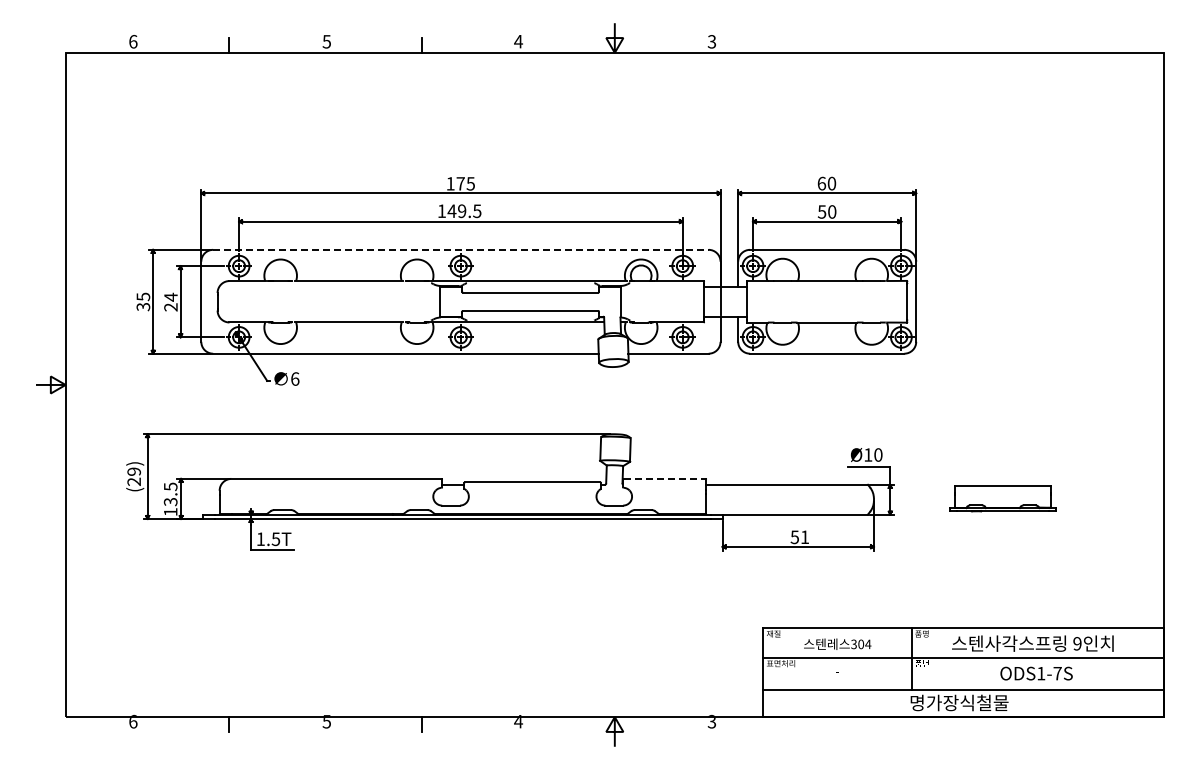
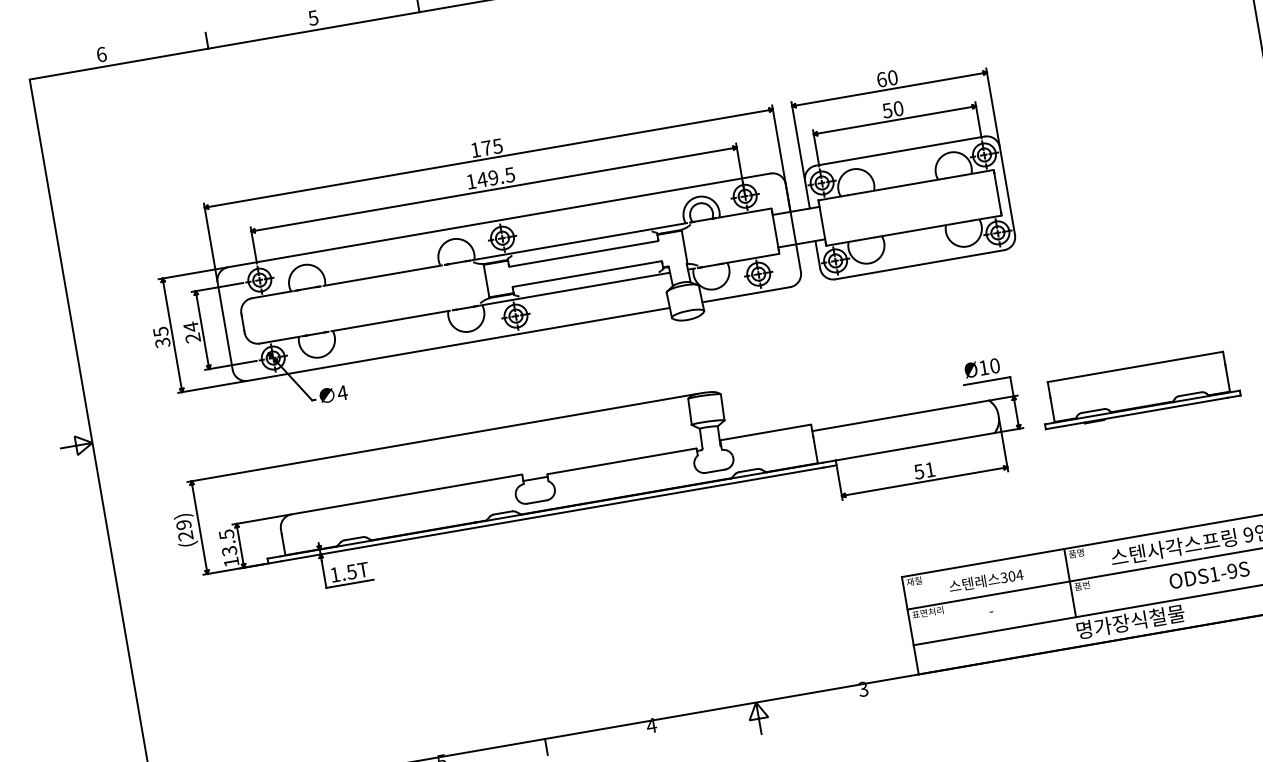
line: (460, 249) -> (498, 220), dashed -> solid
text: (294, 378) -> (341, 392), 6 -> 4
line: (664, 478) -> (765, 432), dashed -> solid
part: (1002, 498) -> (1139, 390), size x1.67
text: (1057, 673) -> (1232, 571), ODS1-7S -> ODS1-9S

